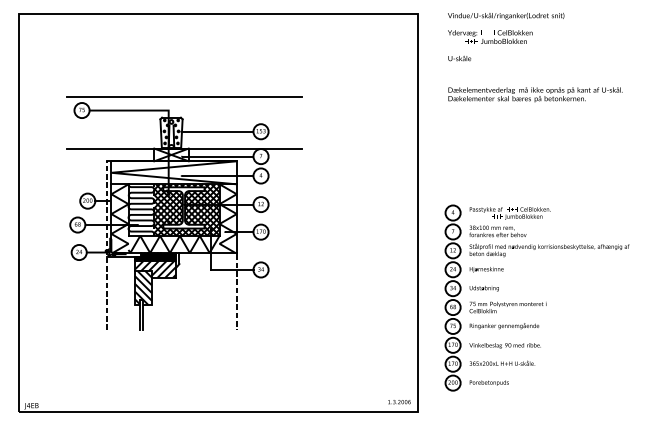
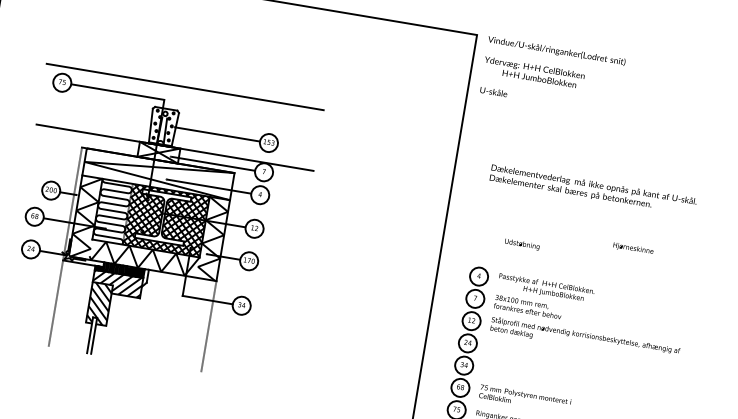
text: (506, 36) -> (553, 75), moved
text: (535, 94) -> (593, 189), moved
text: (486, 269) -> (633, 248), moved
text: (483, 288) -> (521, 244), moved

